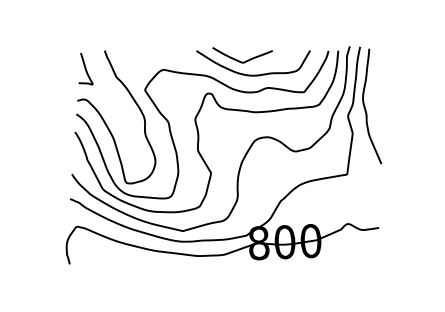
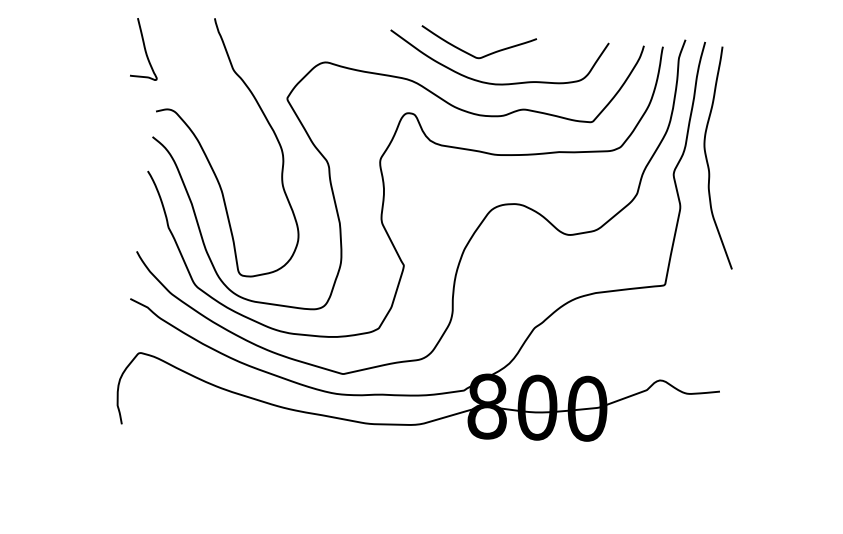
curve: (85, 68) -> (144, 48), moved

